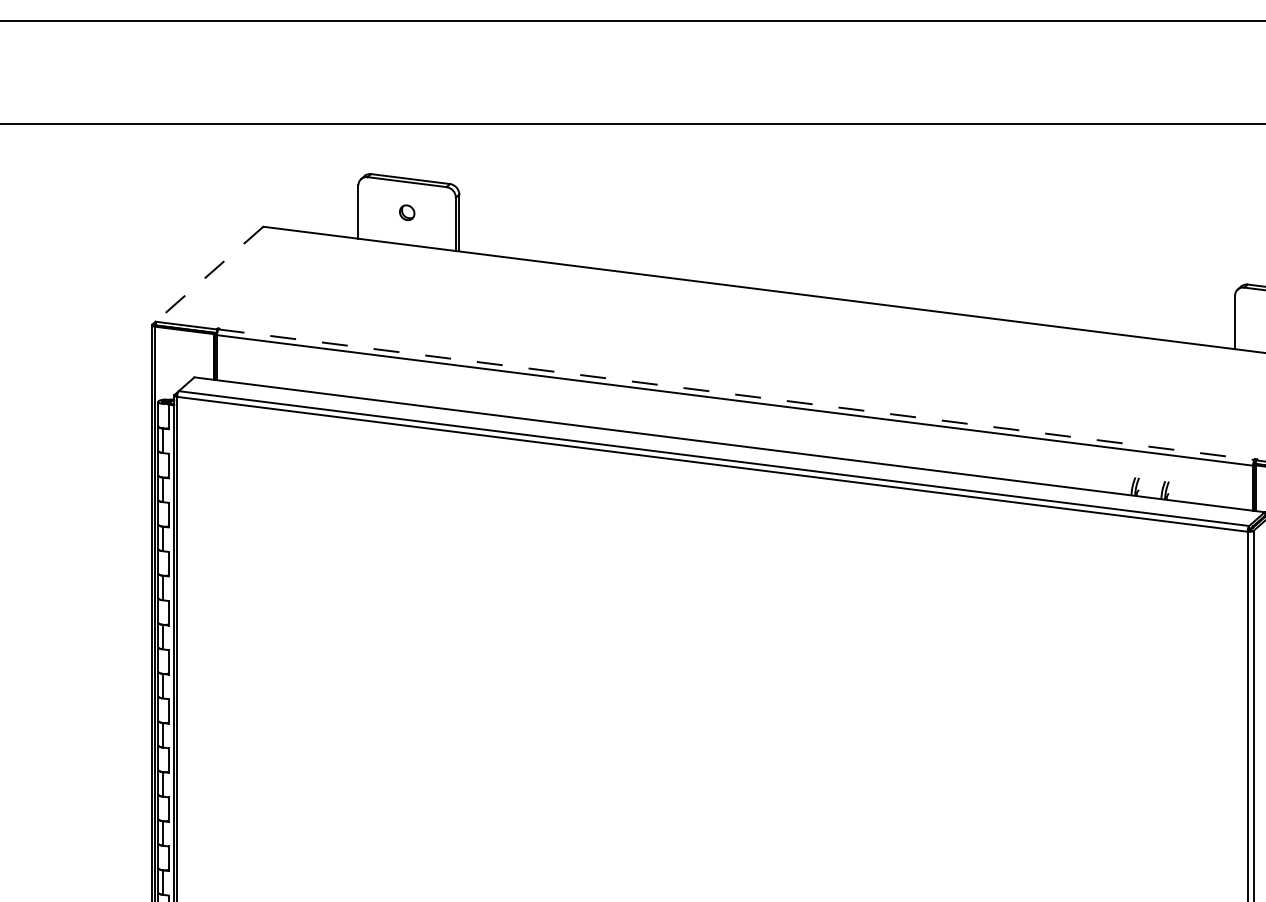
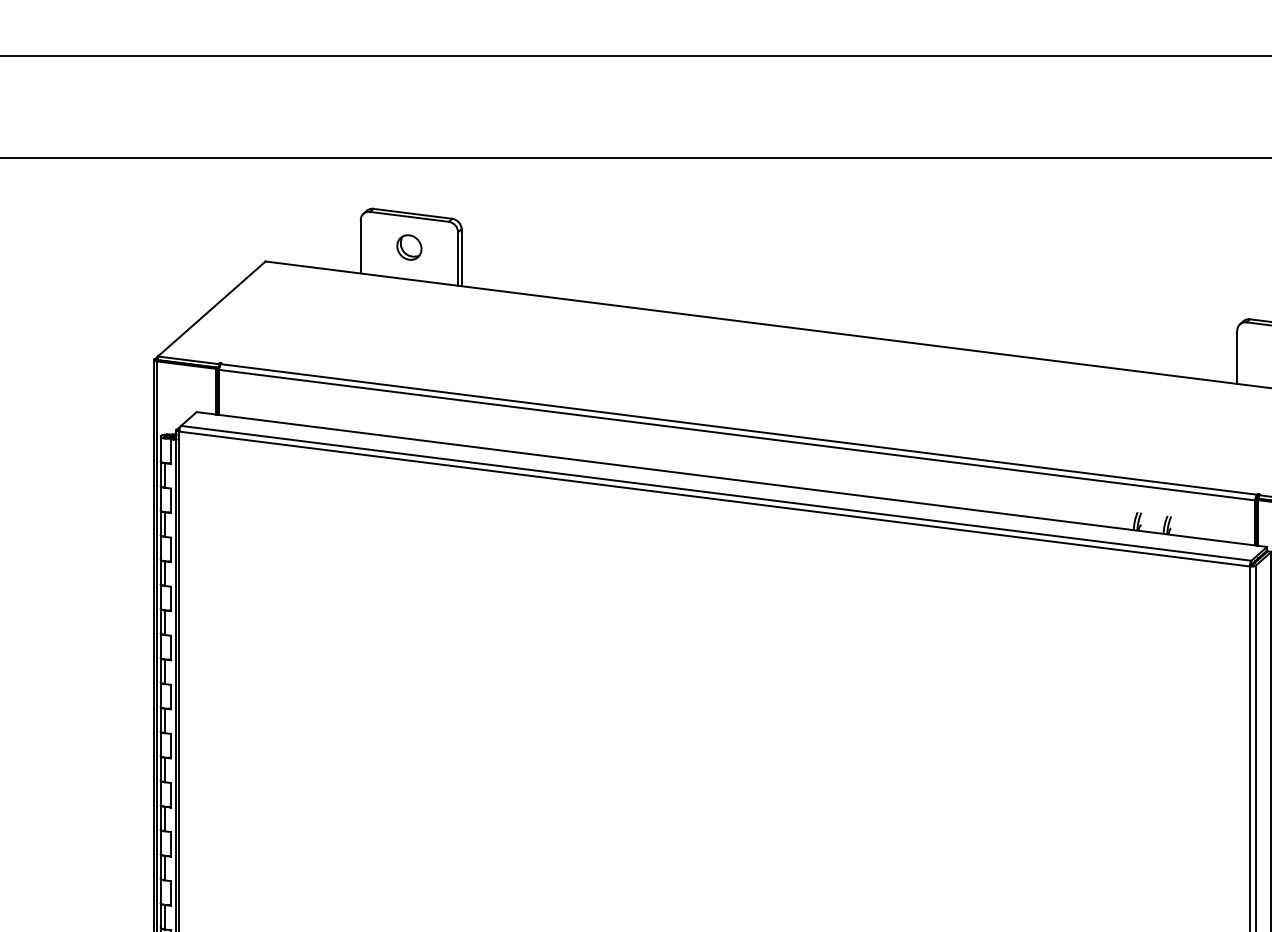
part: (407, 212) -> (409, 247), size x1.67
line: (209, 274) -> (211, 309), dashed -> solid
line: (737, 394) -> (739, 429), dashed -> solid

